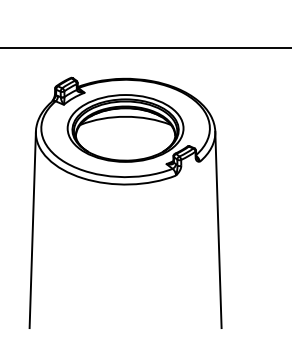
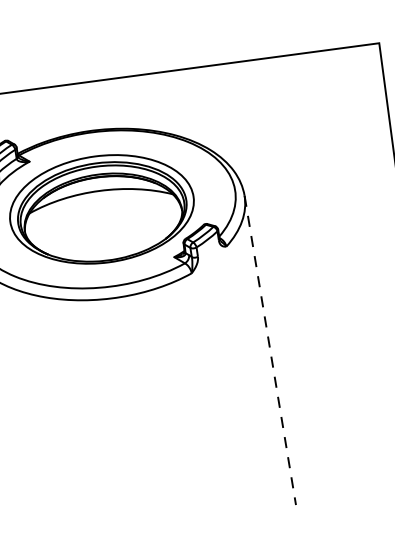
line: (218, 230) -> (270, 351), solid -> dashed

